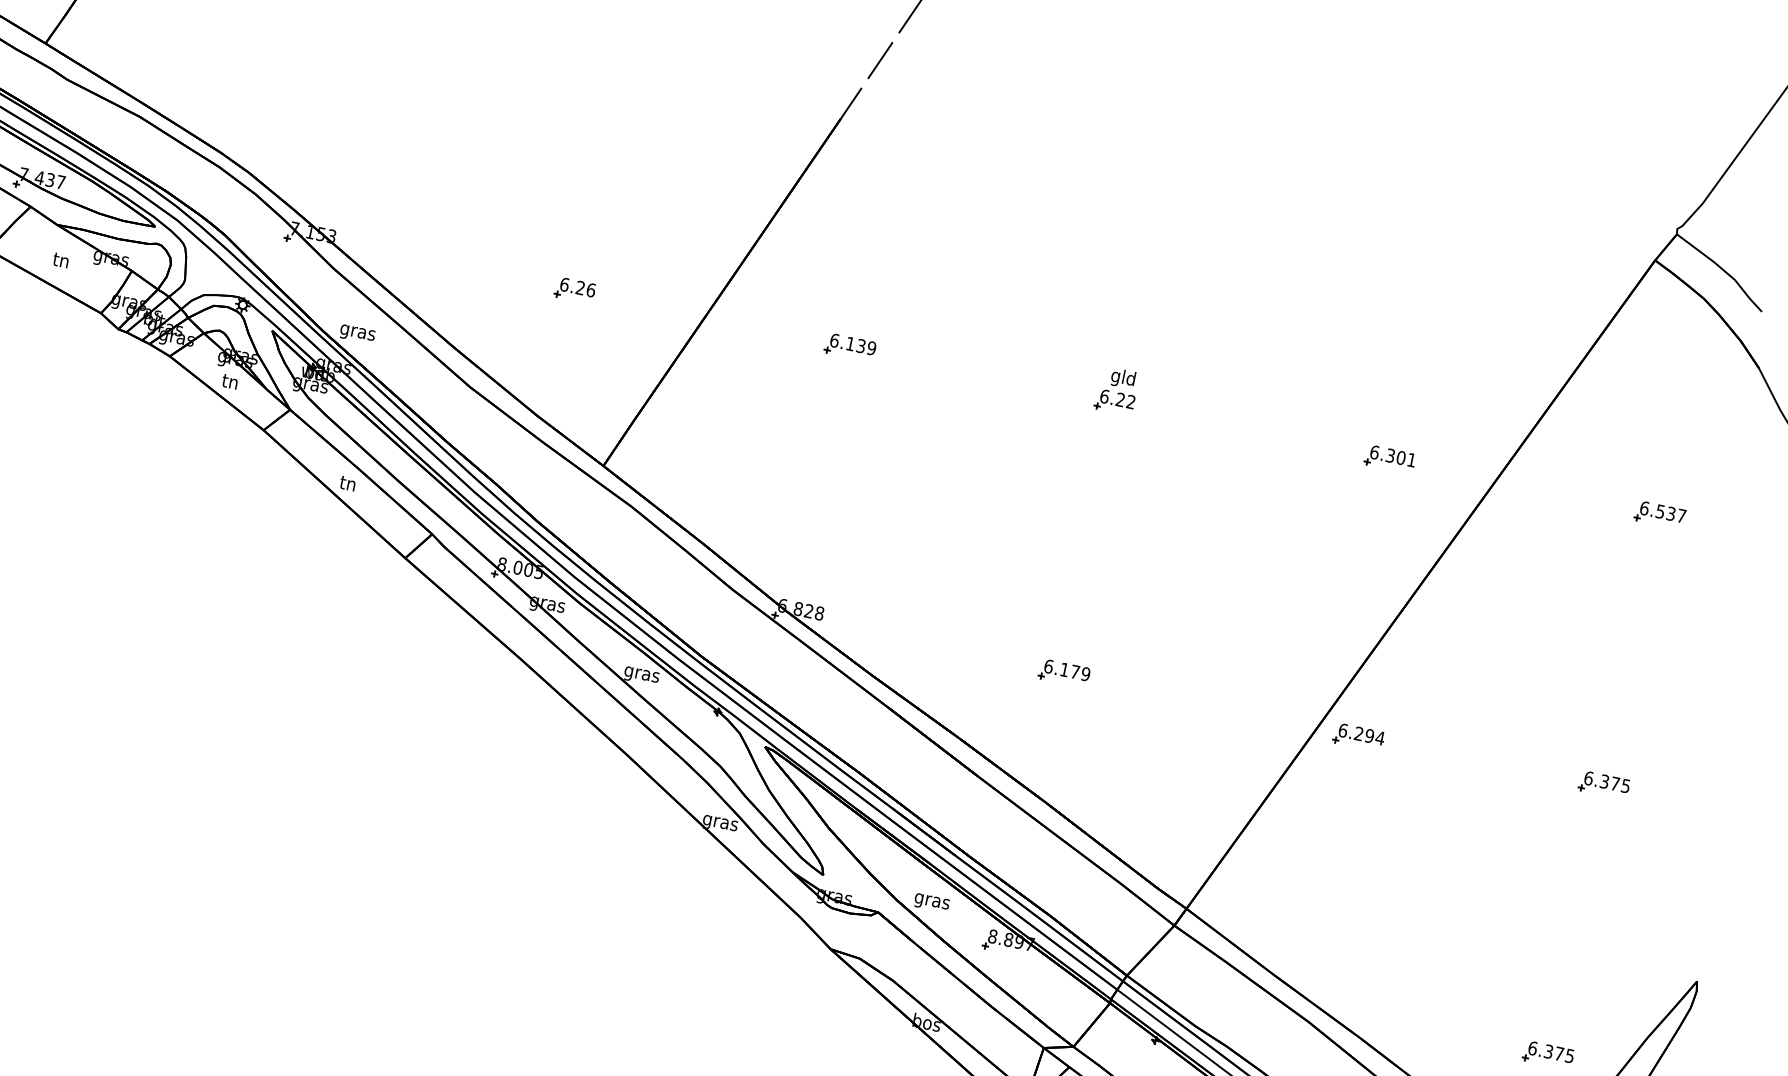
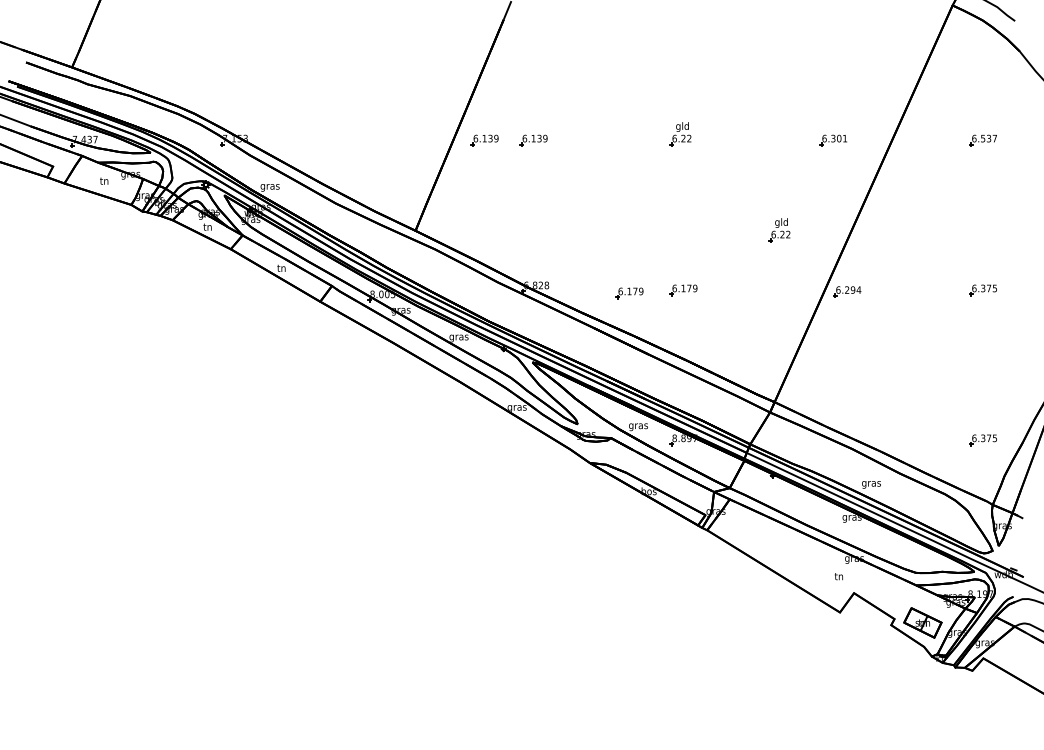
part: (573, 290) -> (380, 140), removed
part: (761, 328) -> (484, 140), added
part: (1259, 601) -> (779, 230), added
part: (965, 658) -> (629, 293), added

